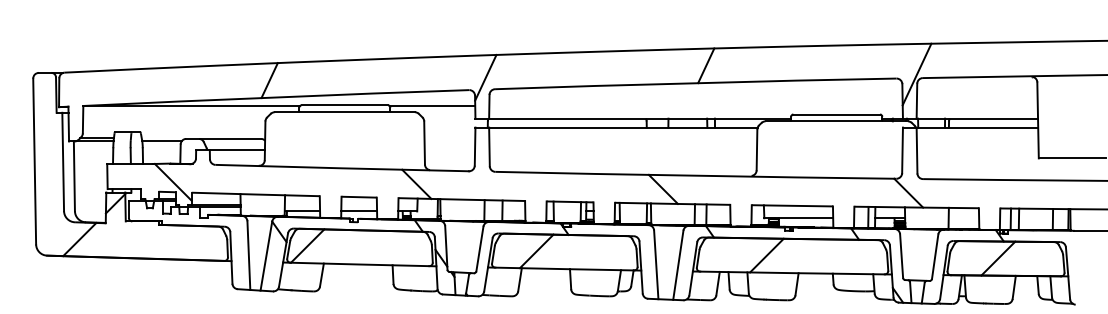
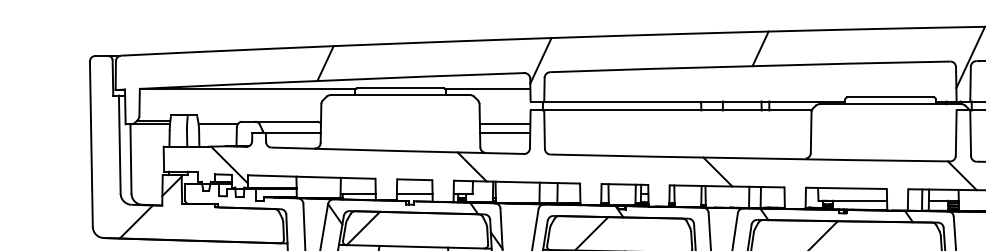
line: (449, 141) -> (504, 124), added
line: (449, 150) -> (504, 133), added

